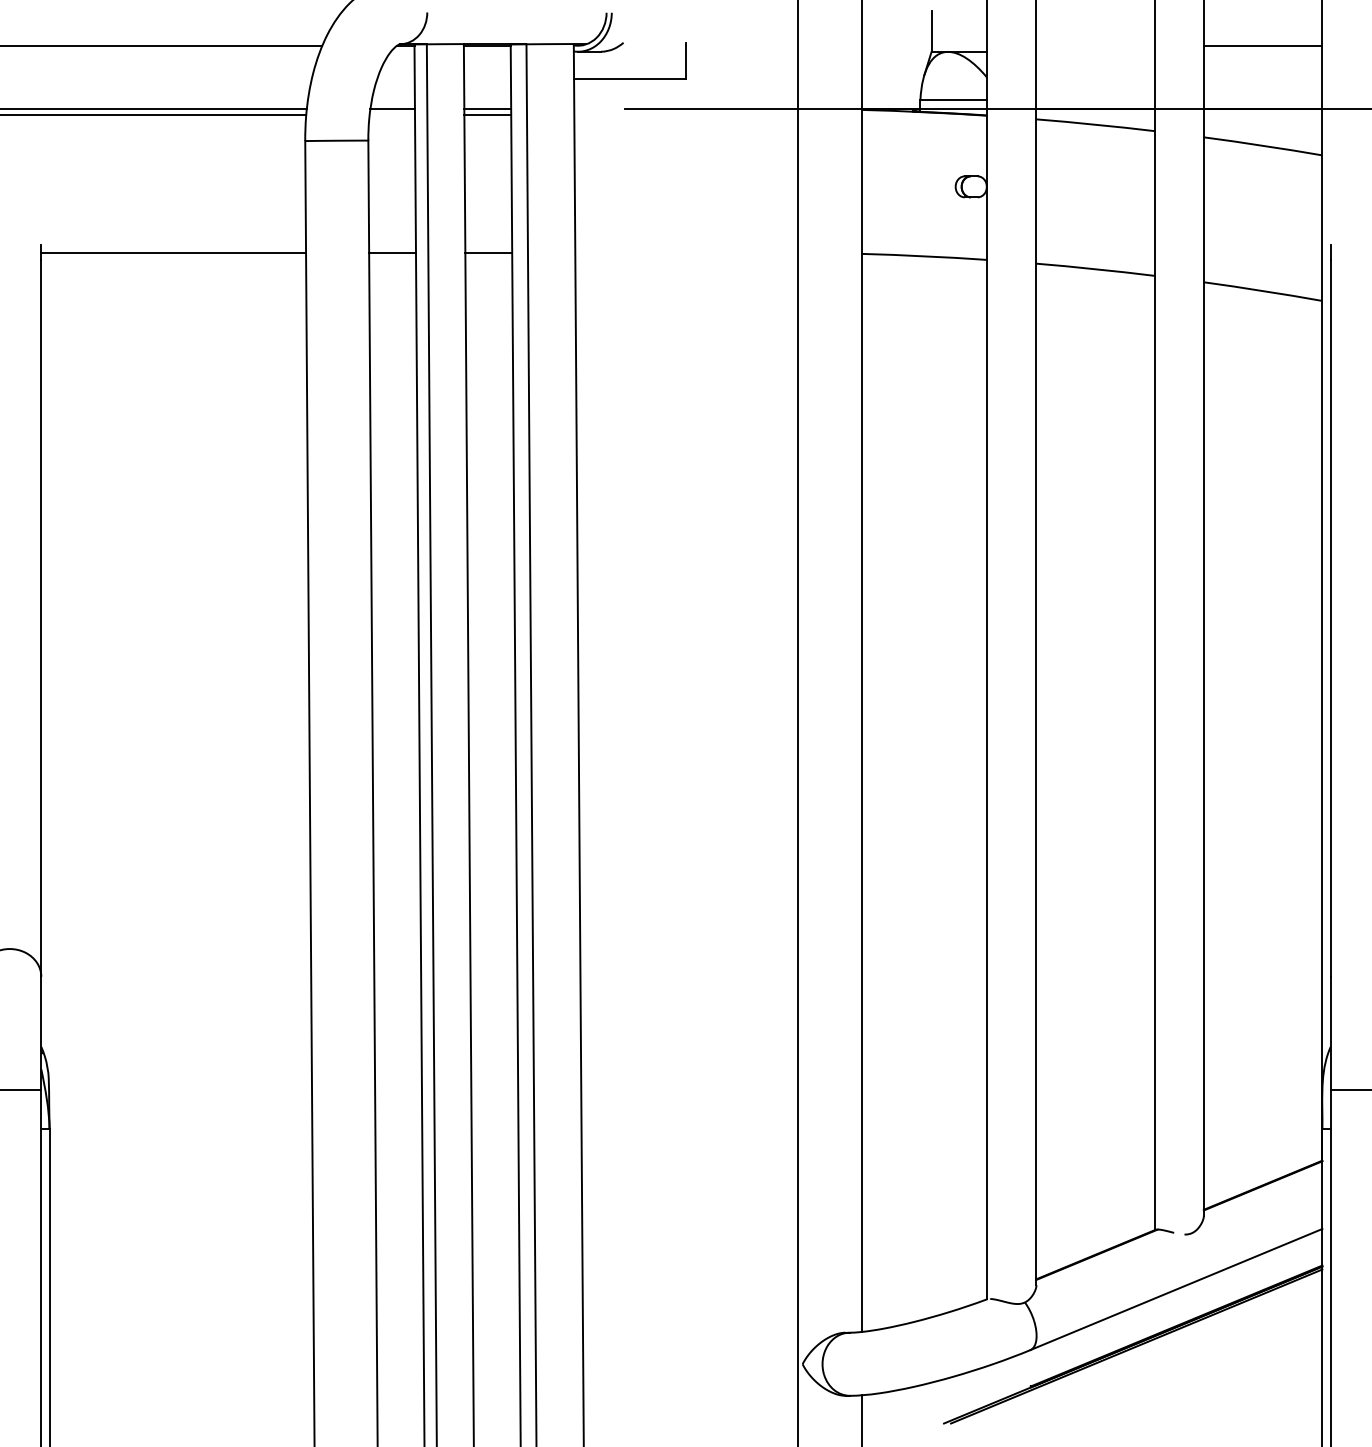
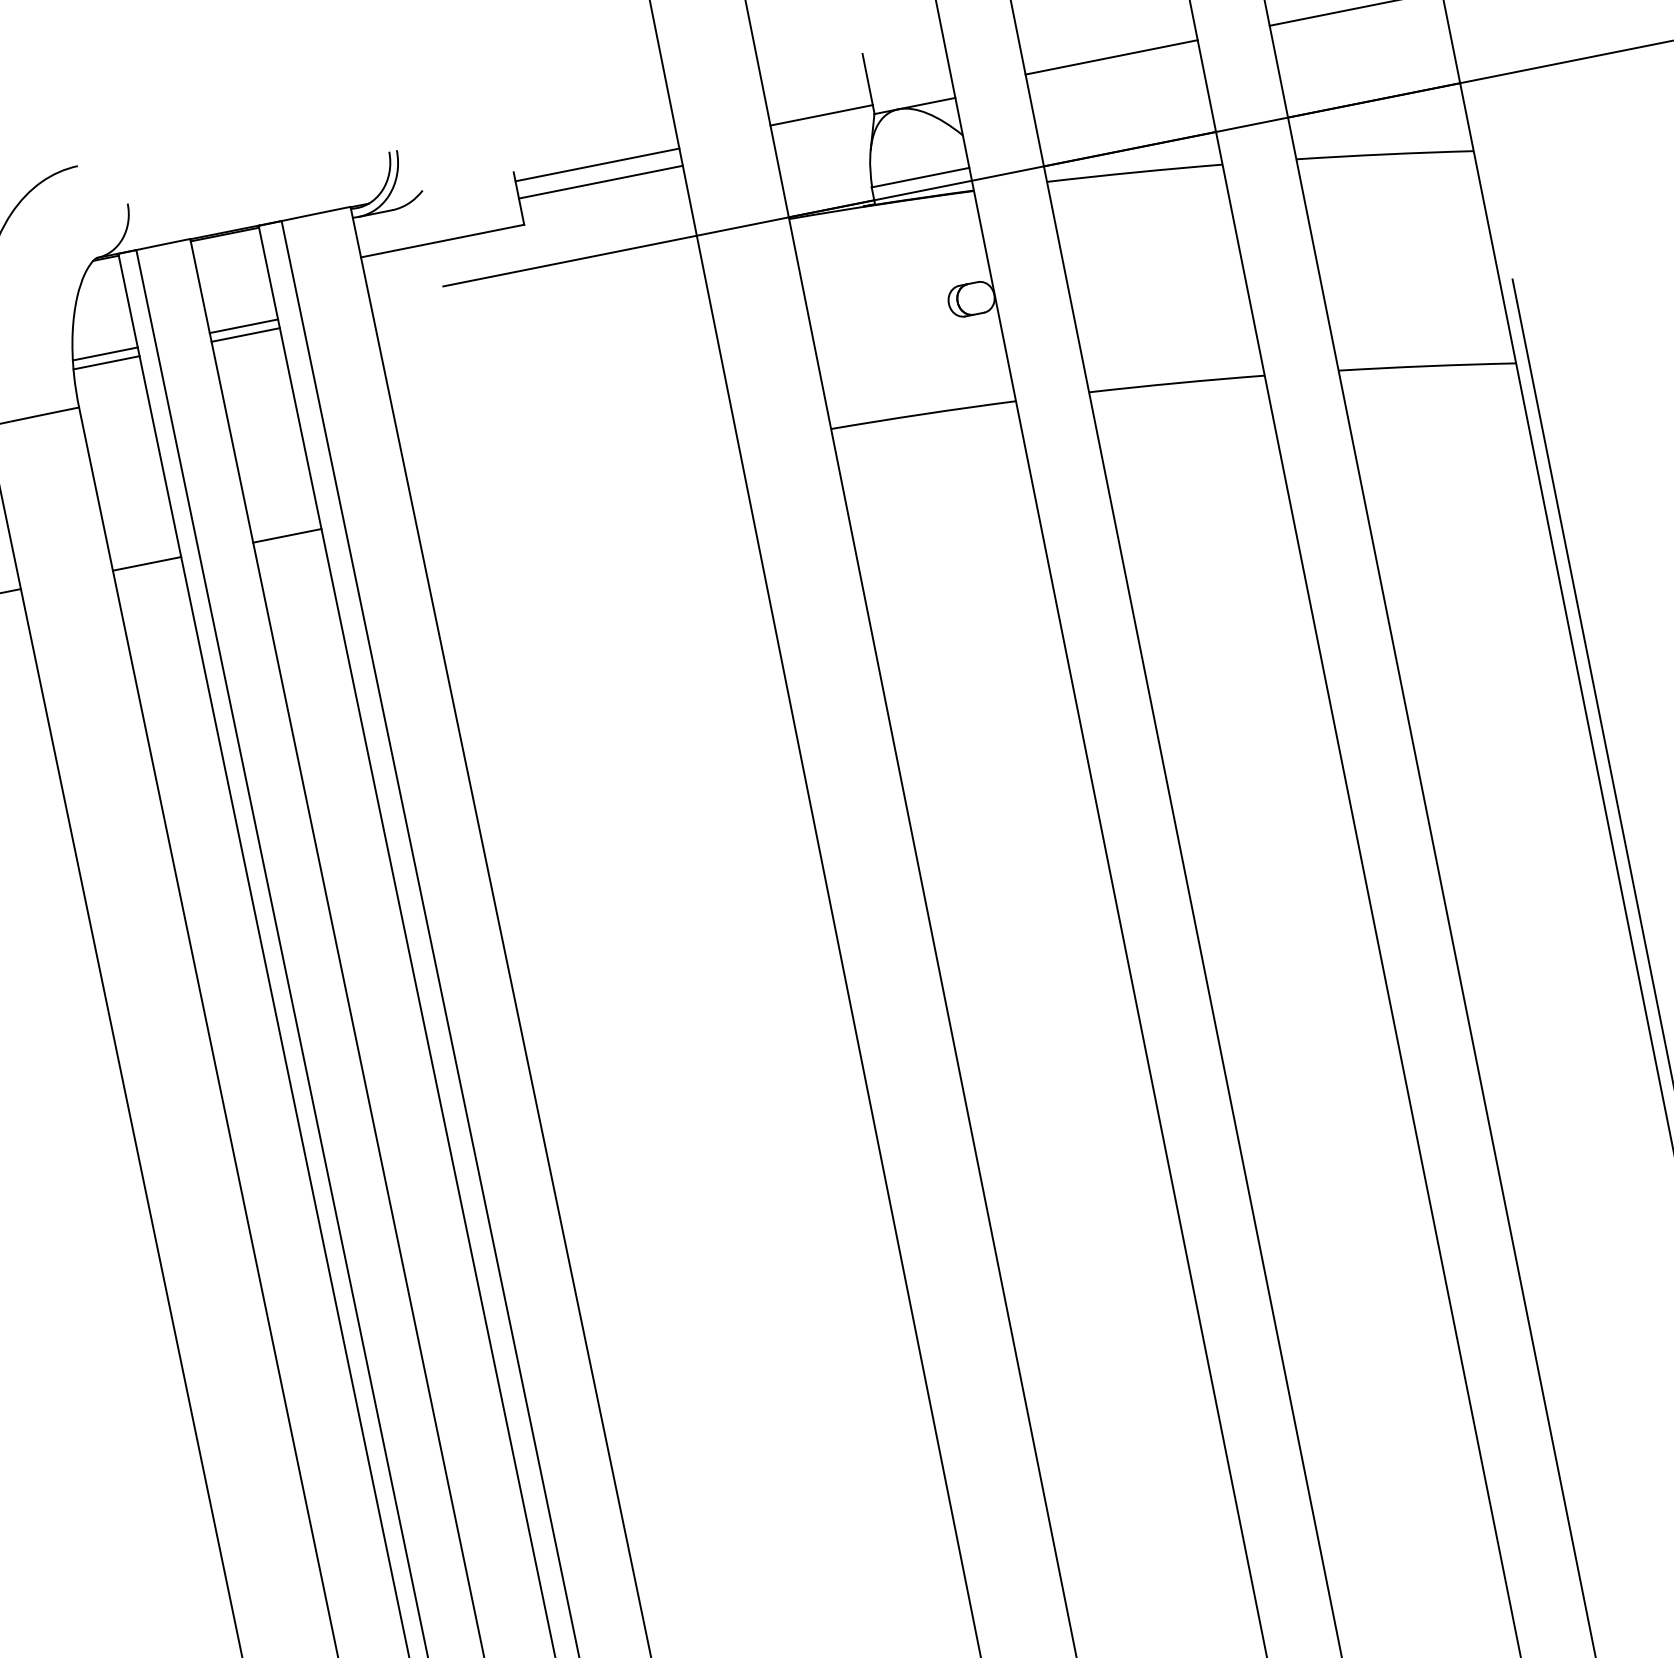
line: (896, 45) -> (821, 114), added
line: (1095, 45) -> (1111, 57), added
line: (742, 48) -> (597, 164), added
line: (742, 60) -> (601, 181), added
line: (392, 114) -> (106, 362), added

